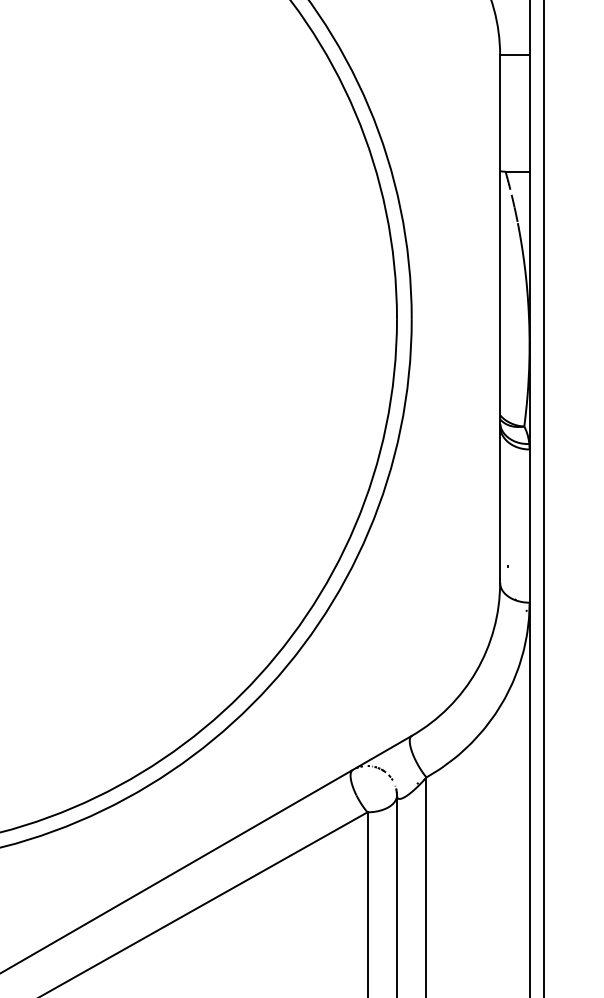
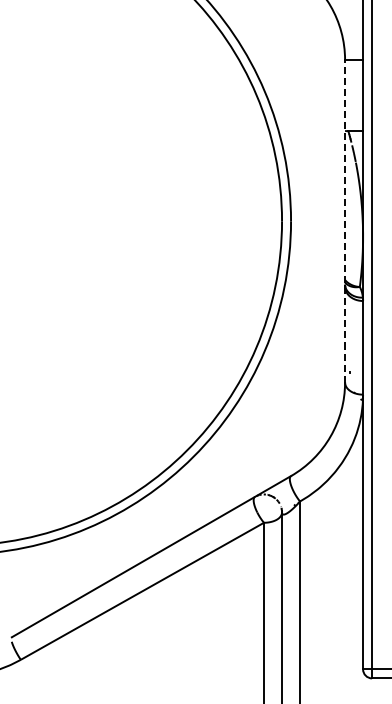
line: (500, 317) -> (345, 220), solid -> dashed

